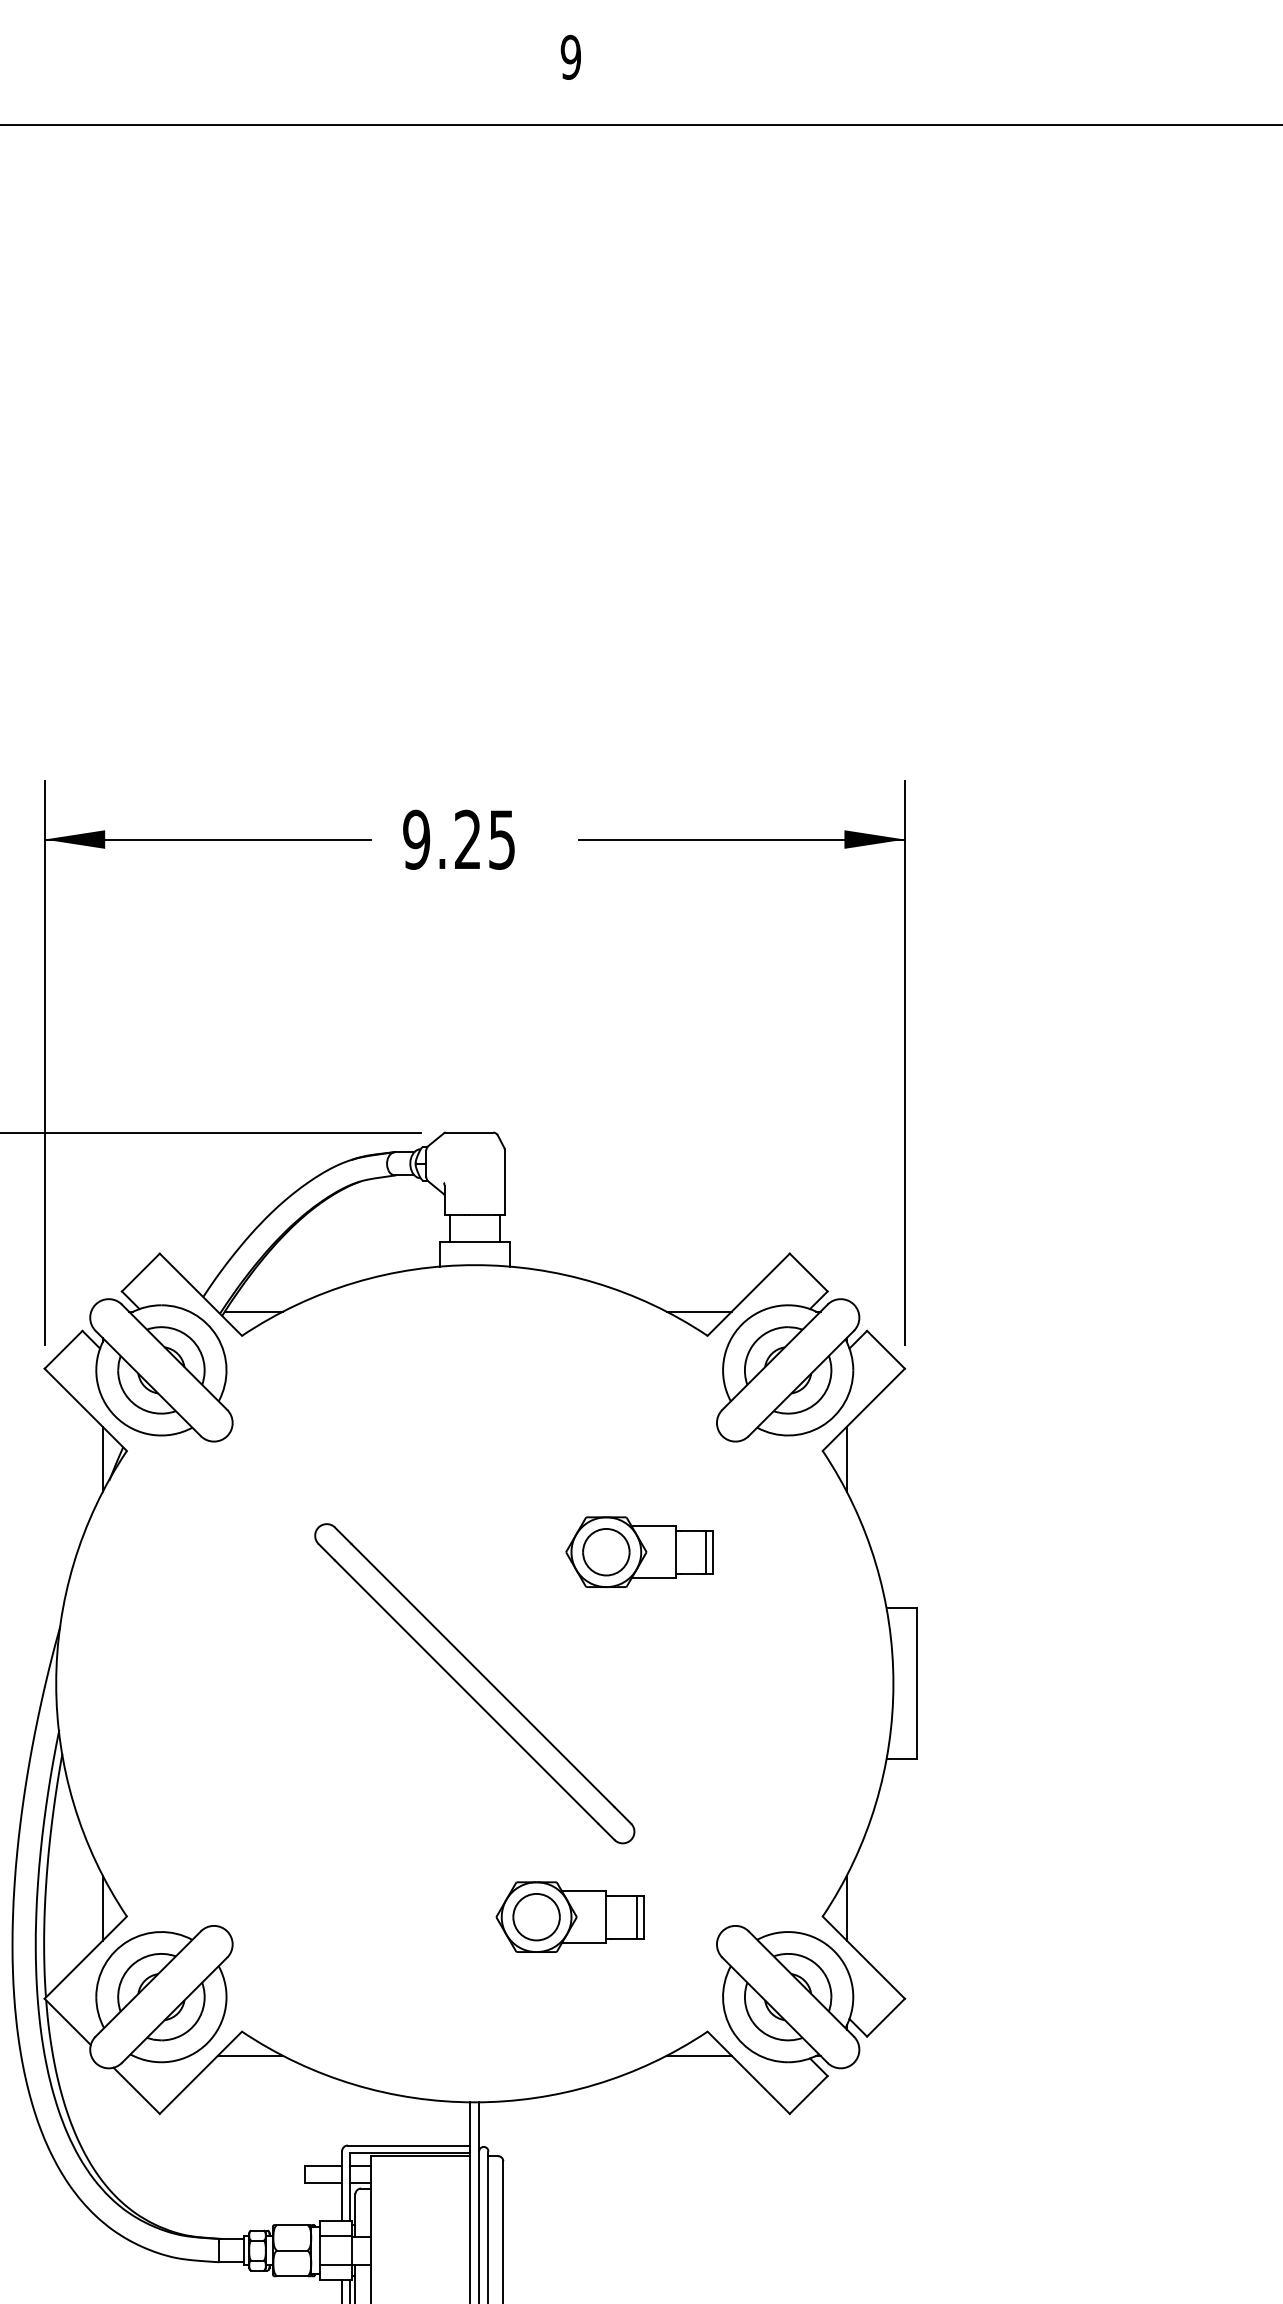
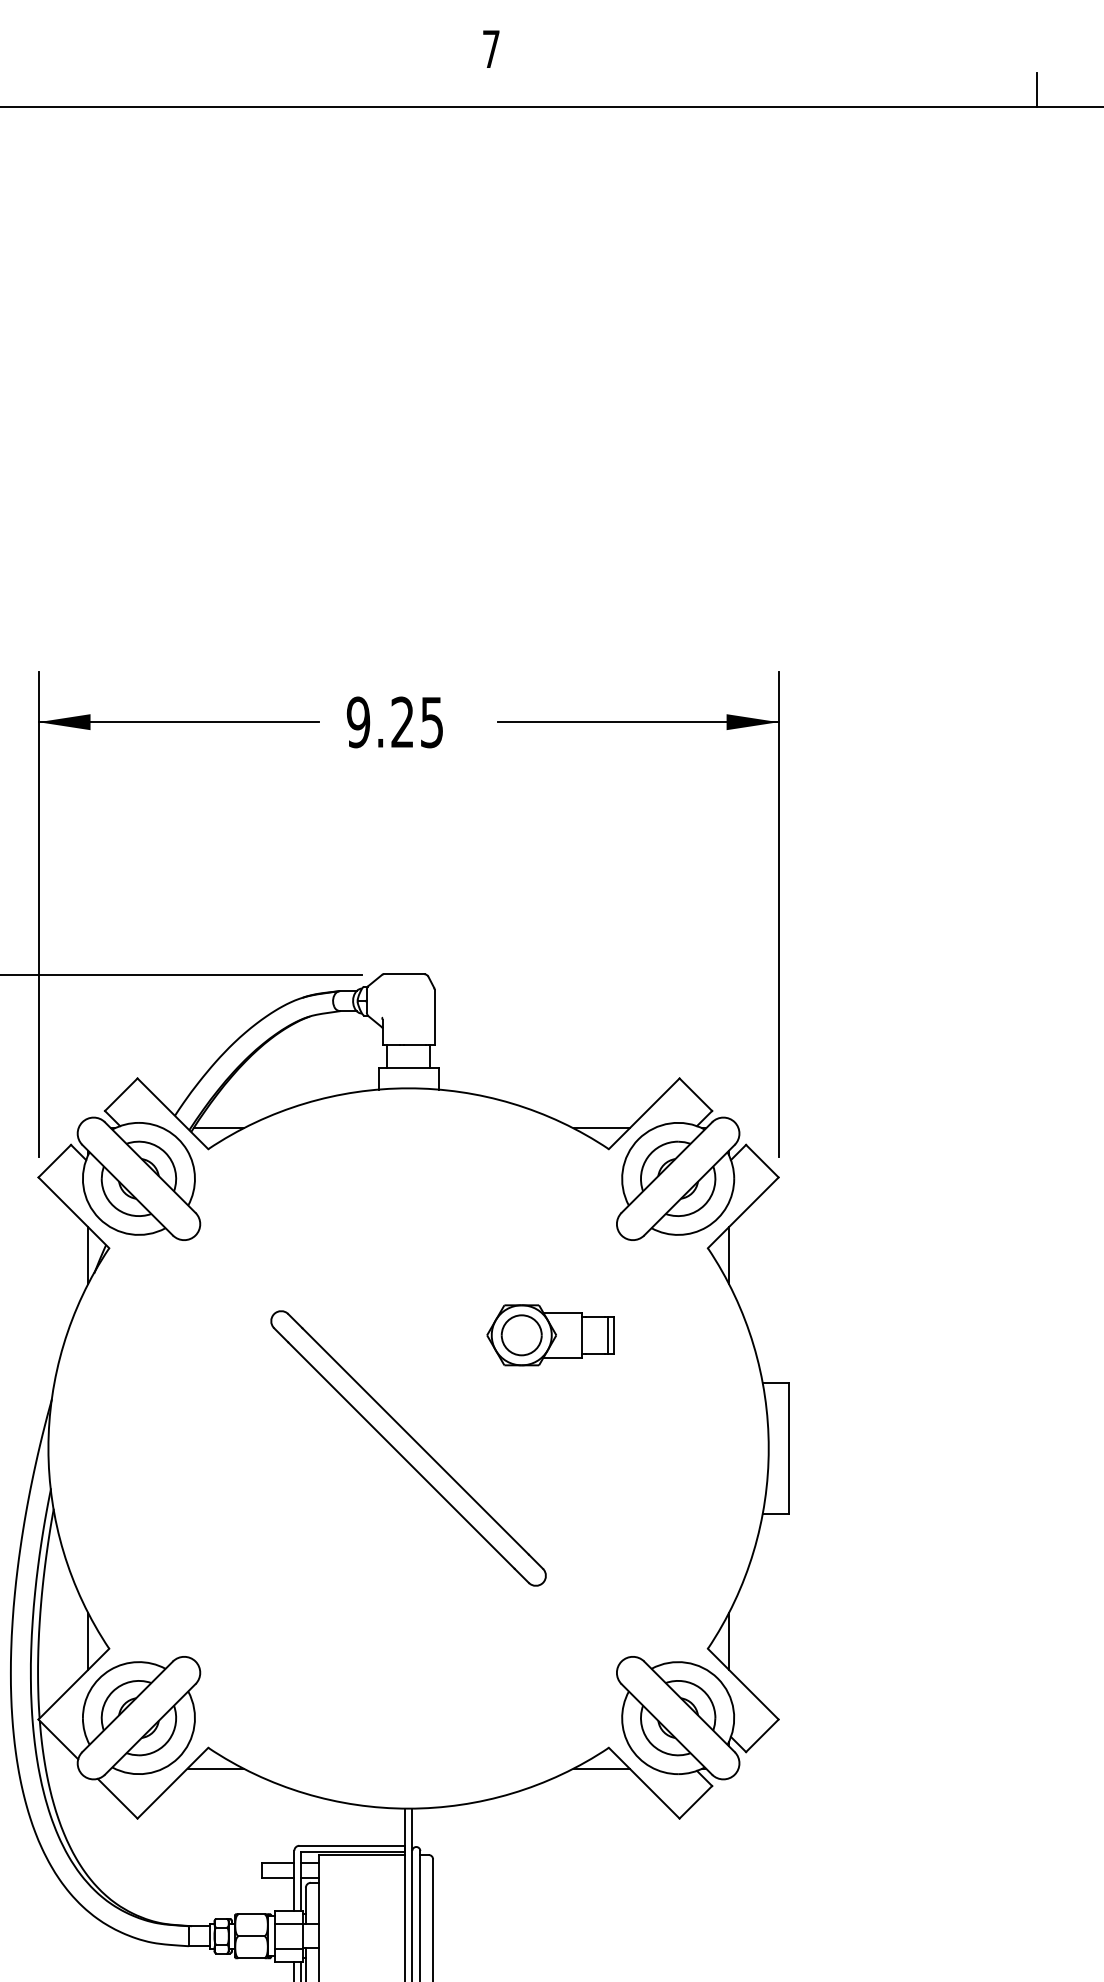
text: (570, 56) -> (490, 48), 9 -> 7
line: (1204, 105) -> (1036, 90), added
part: (570, 1917) -> (490, 1649), removed

